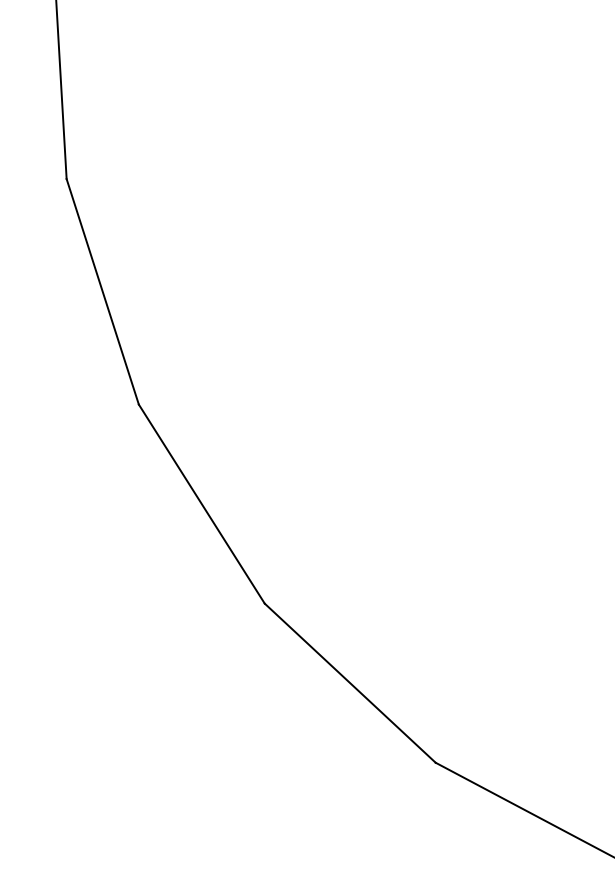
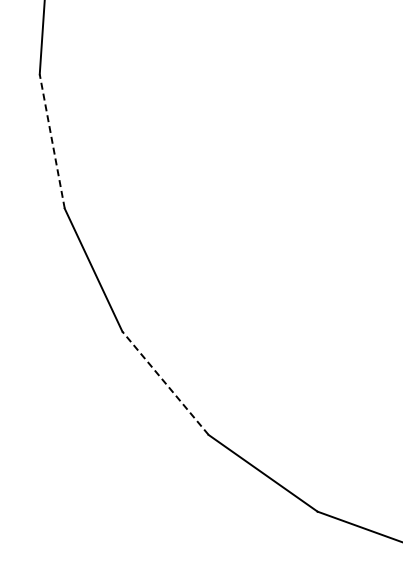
line: (103, 291) -> (52, 141), solid -> dashed
line: (349, 681) -> (165, 382), solid -> dashed

